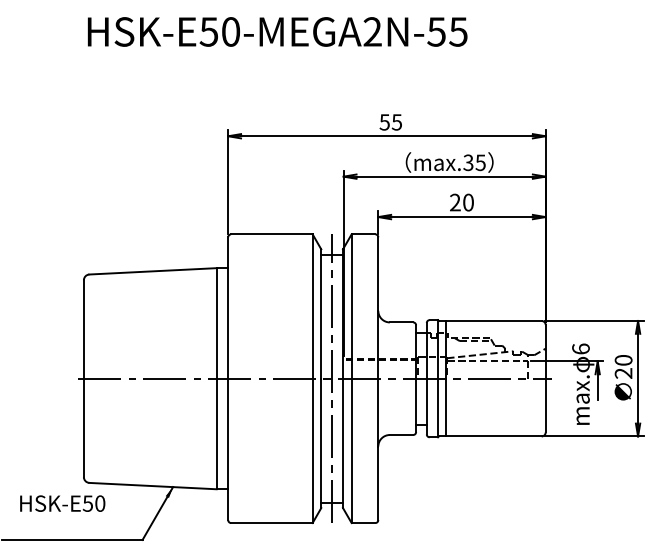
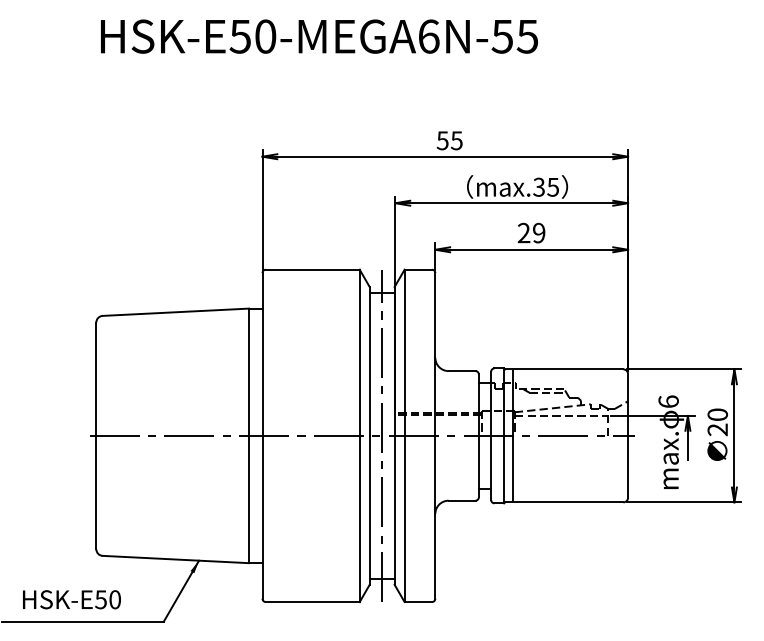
text: (372, 31) -> (428, 36), HSK-E50-MEGA2N-55 -> HSK-E50-MEGA6N-55
text: (468, 202) -> (539, 233), 20 -> 29
text: (62, 503) -> (71, 599), moved

